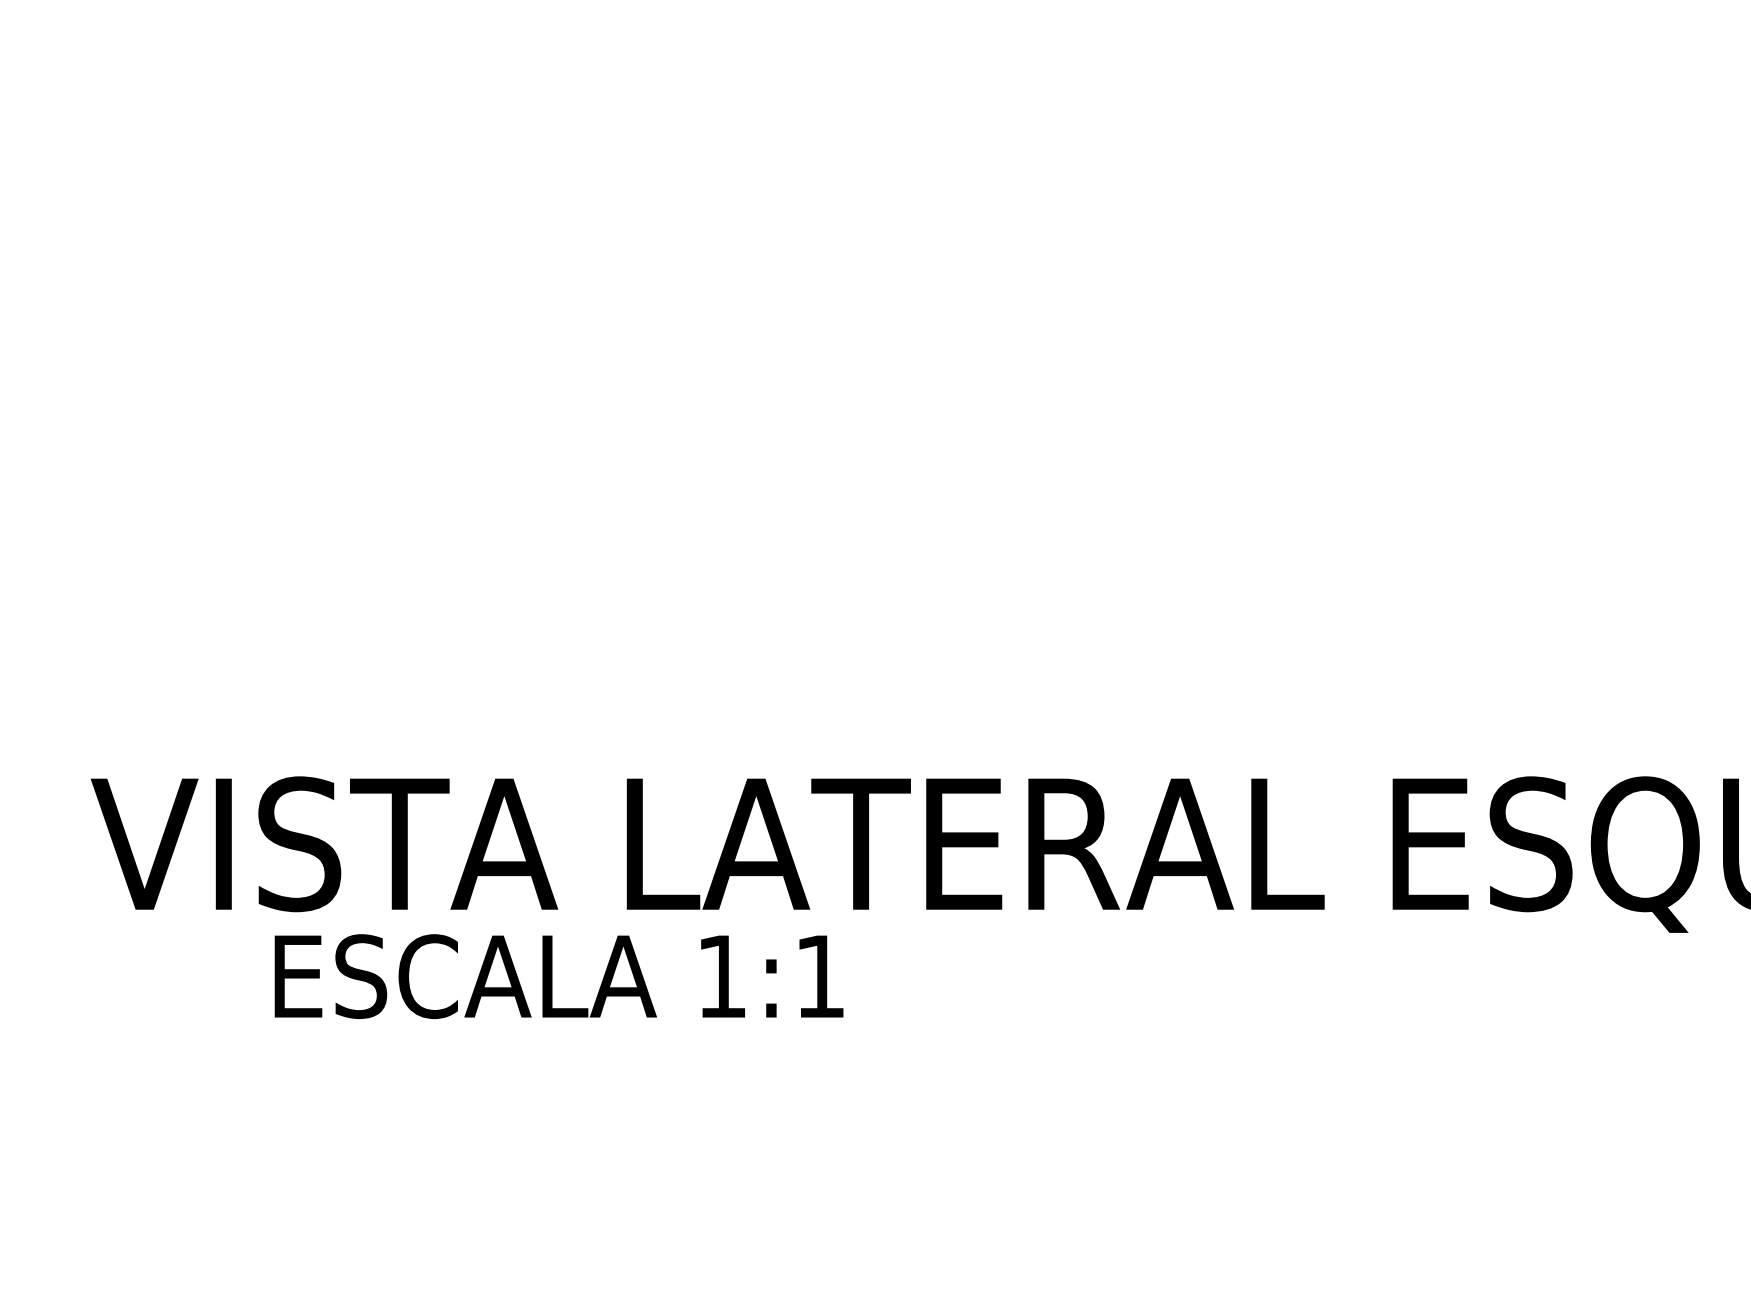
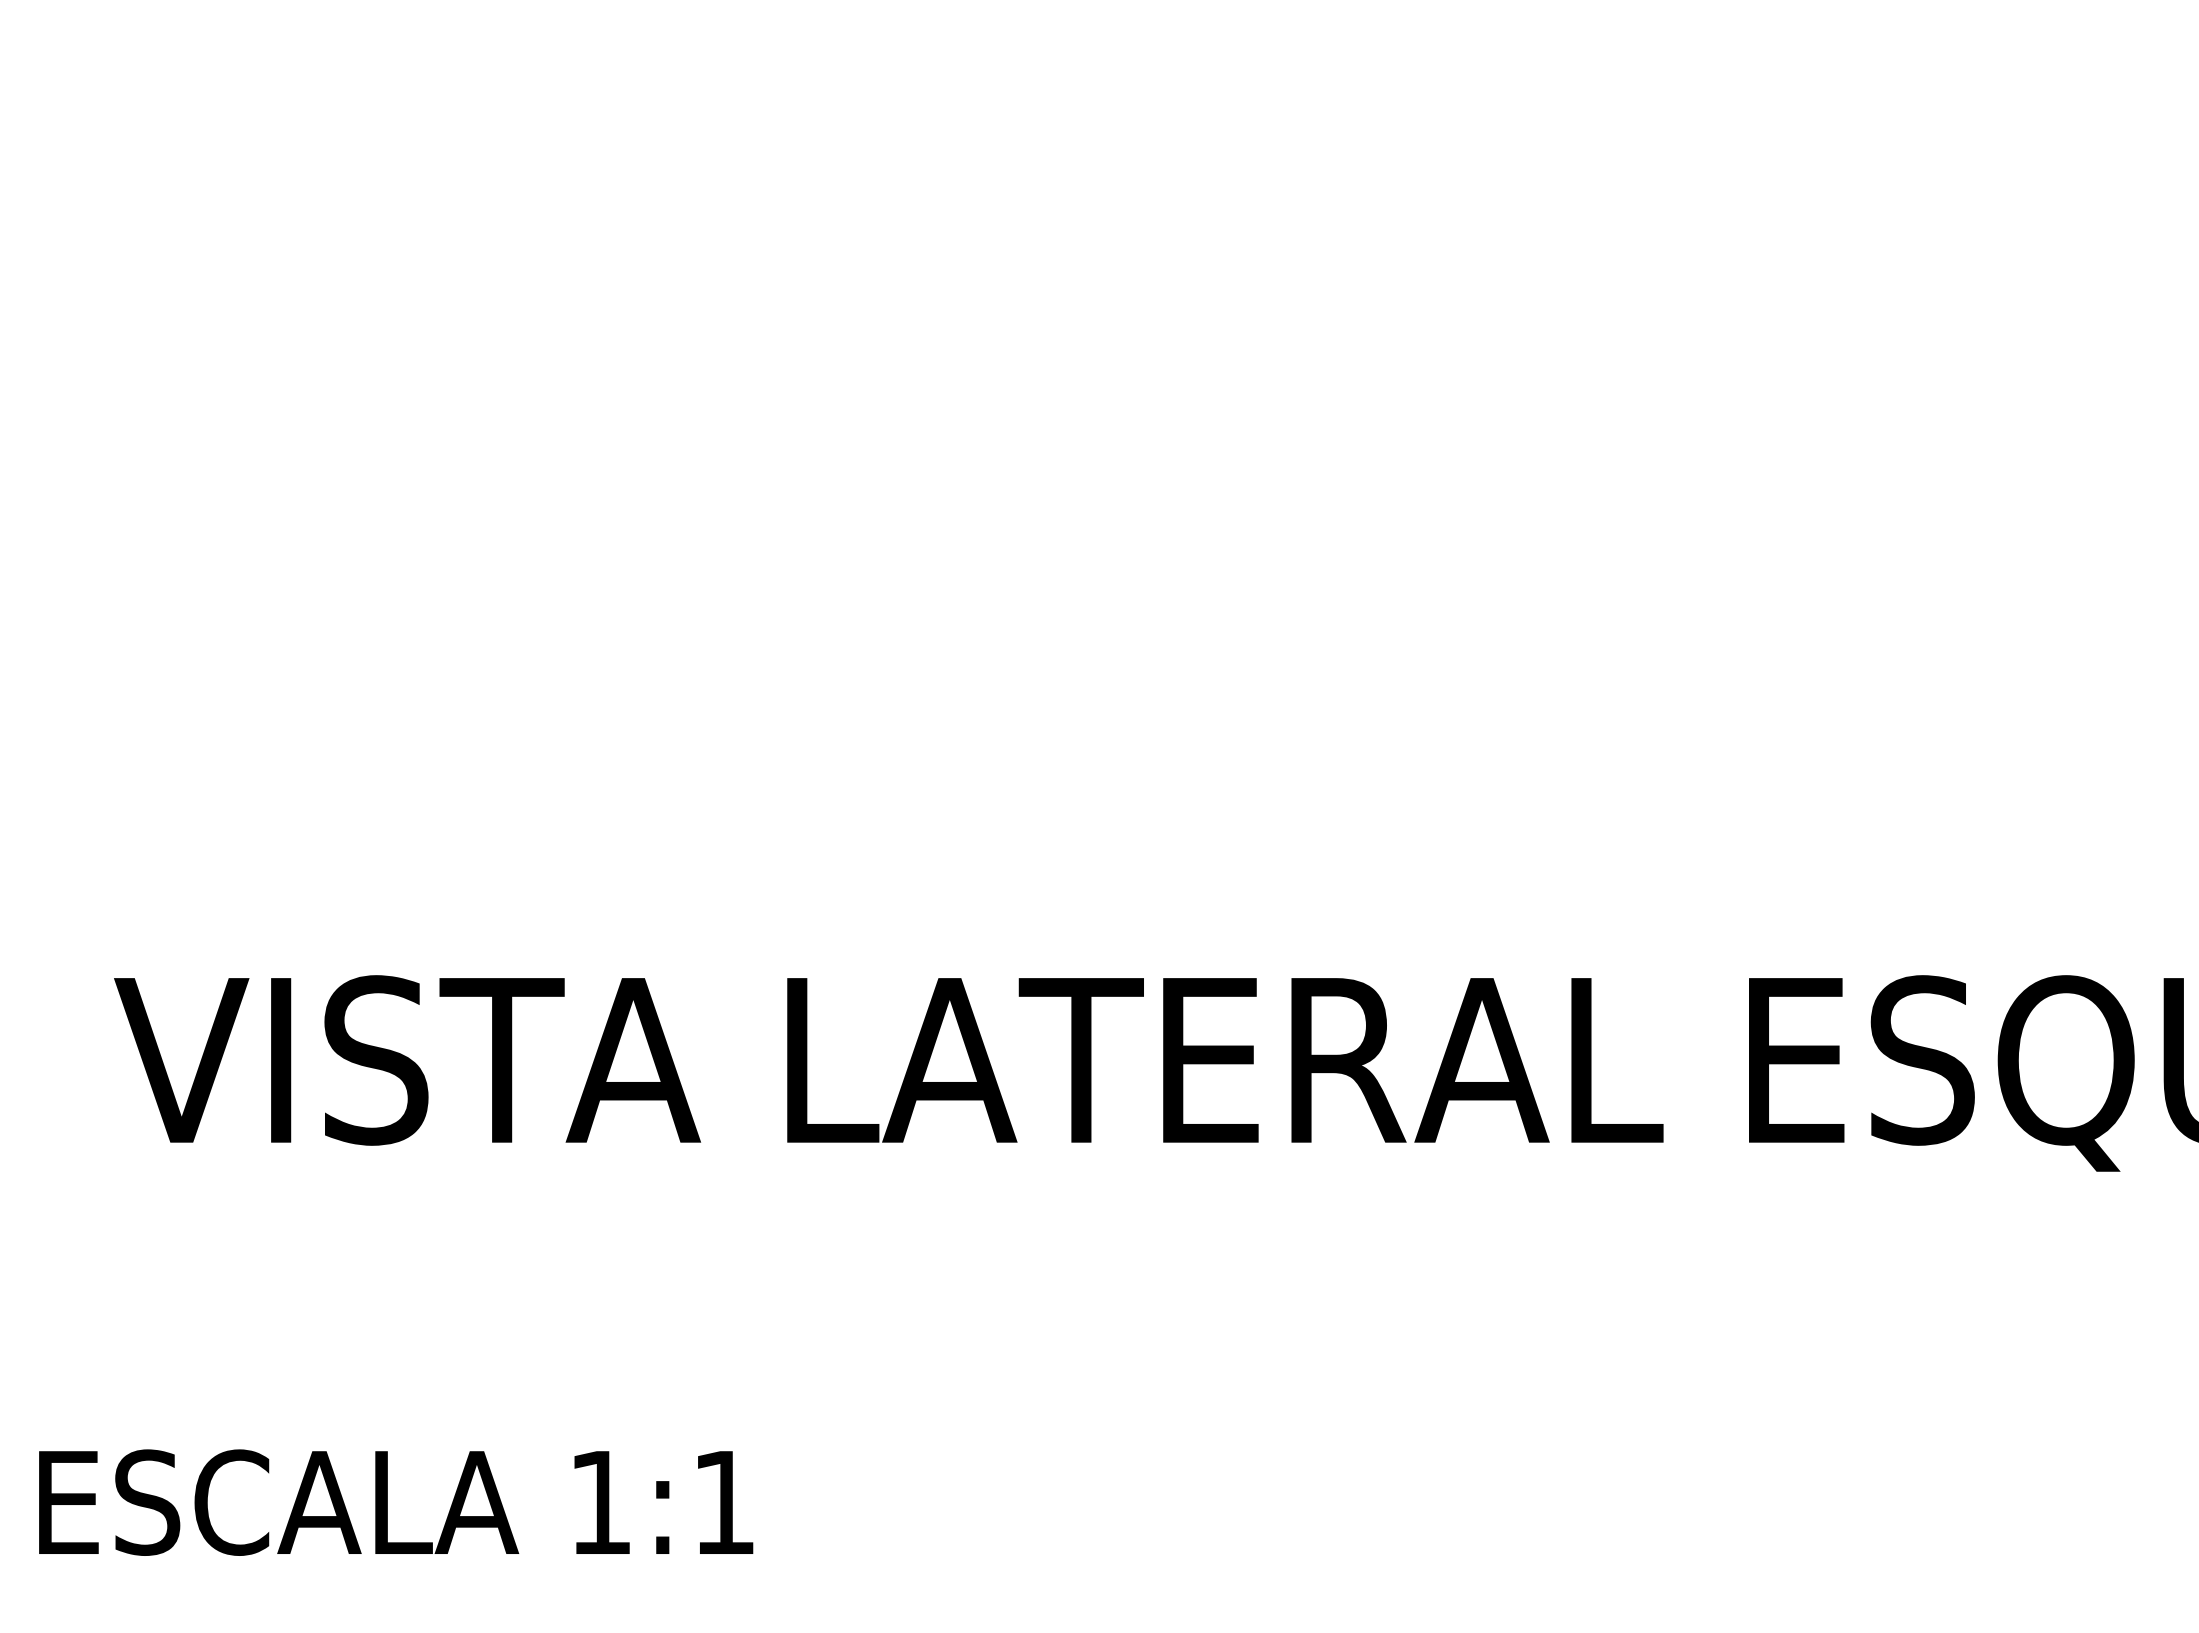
text: (559, 976) -> (396, 1502), moved

